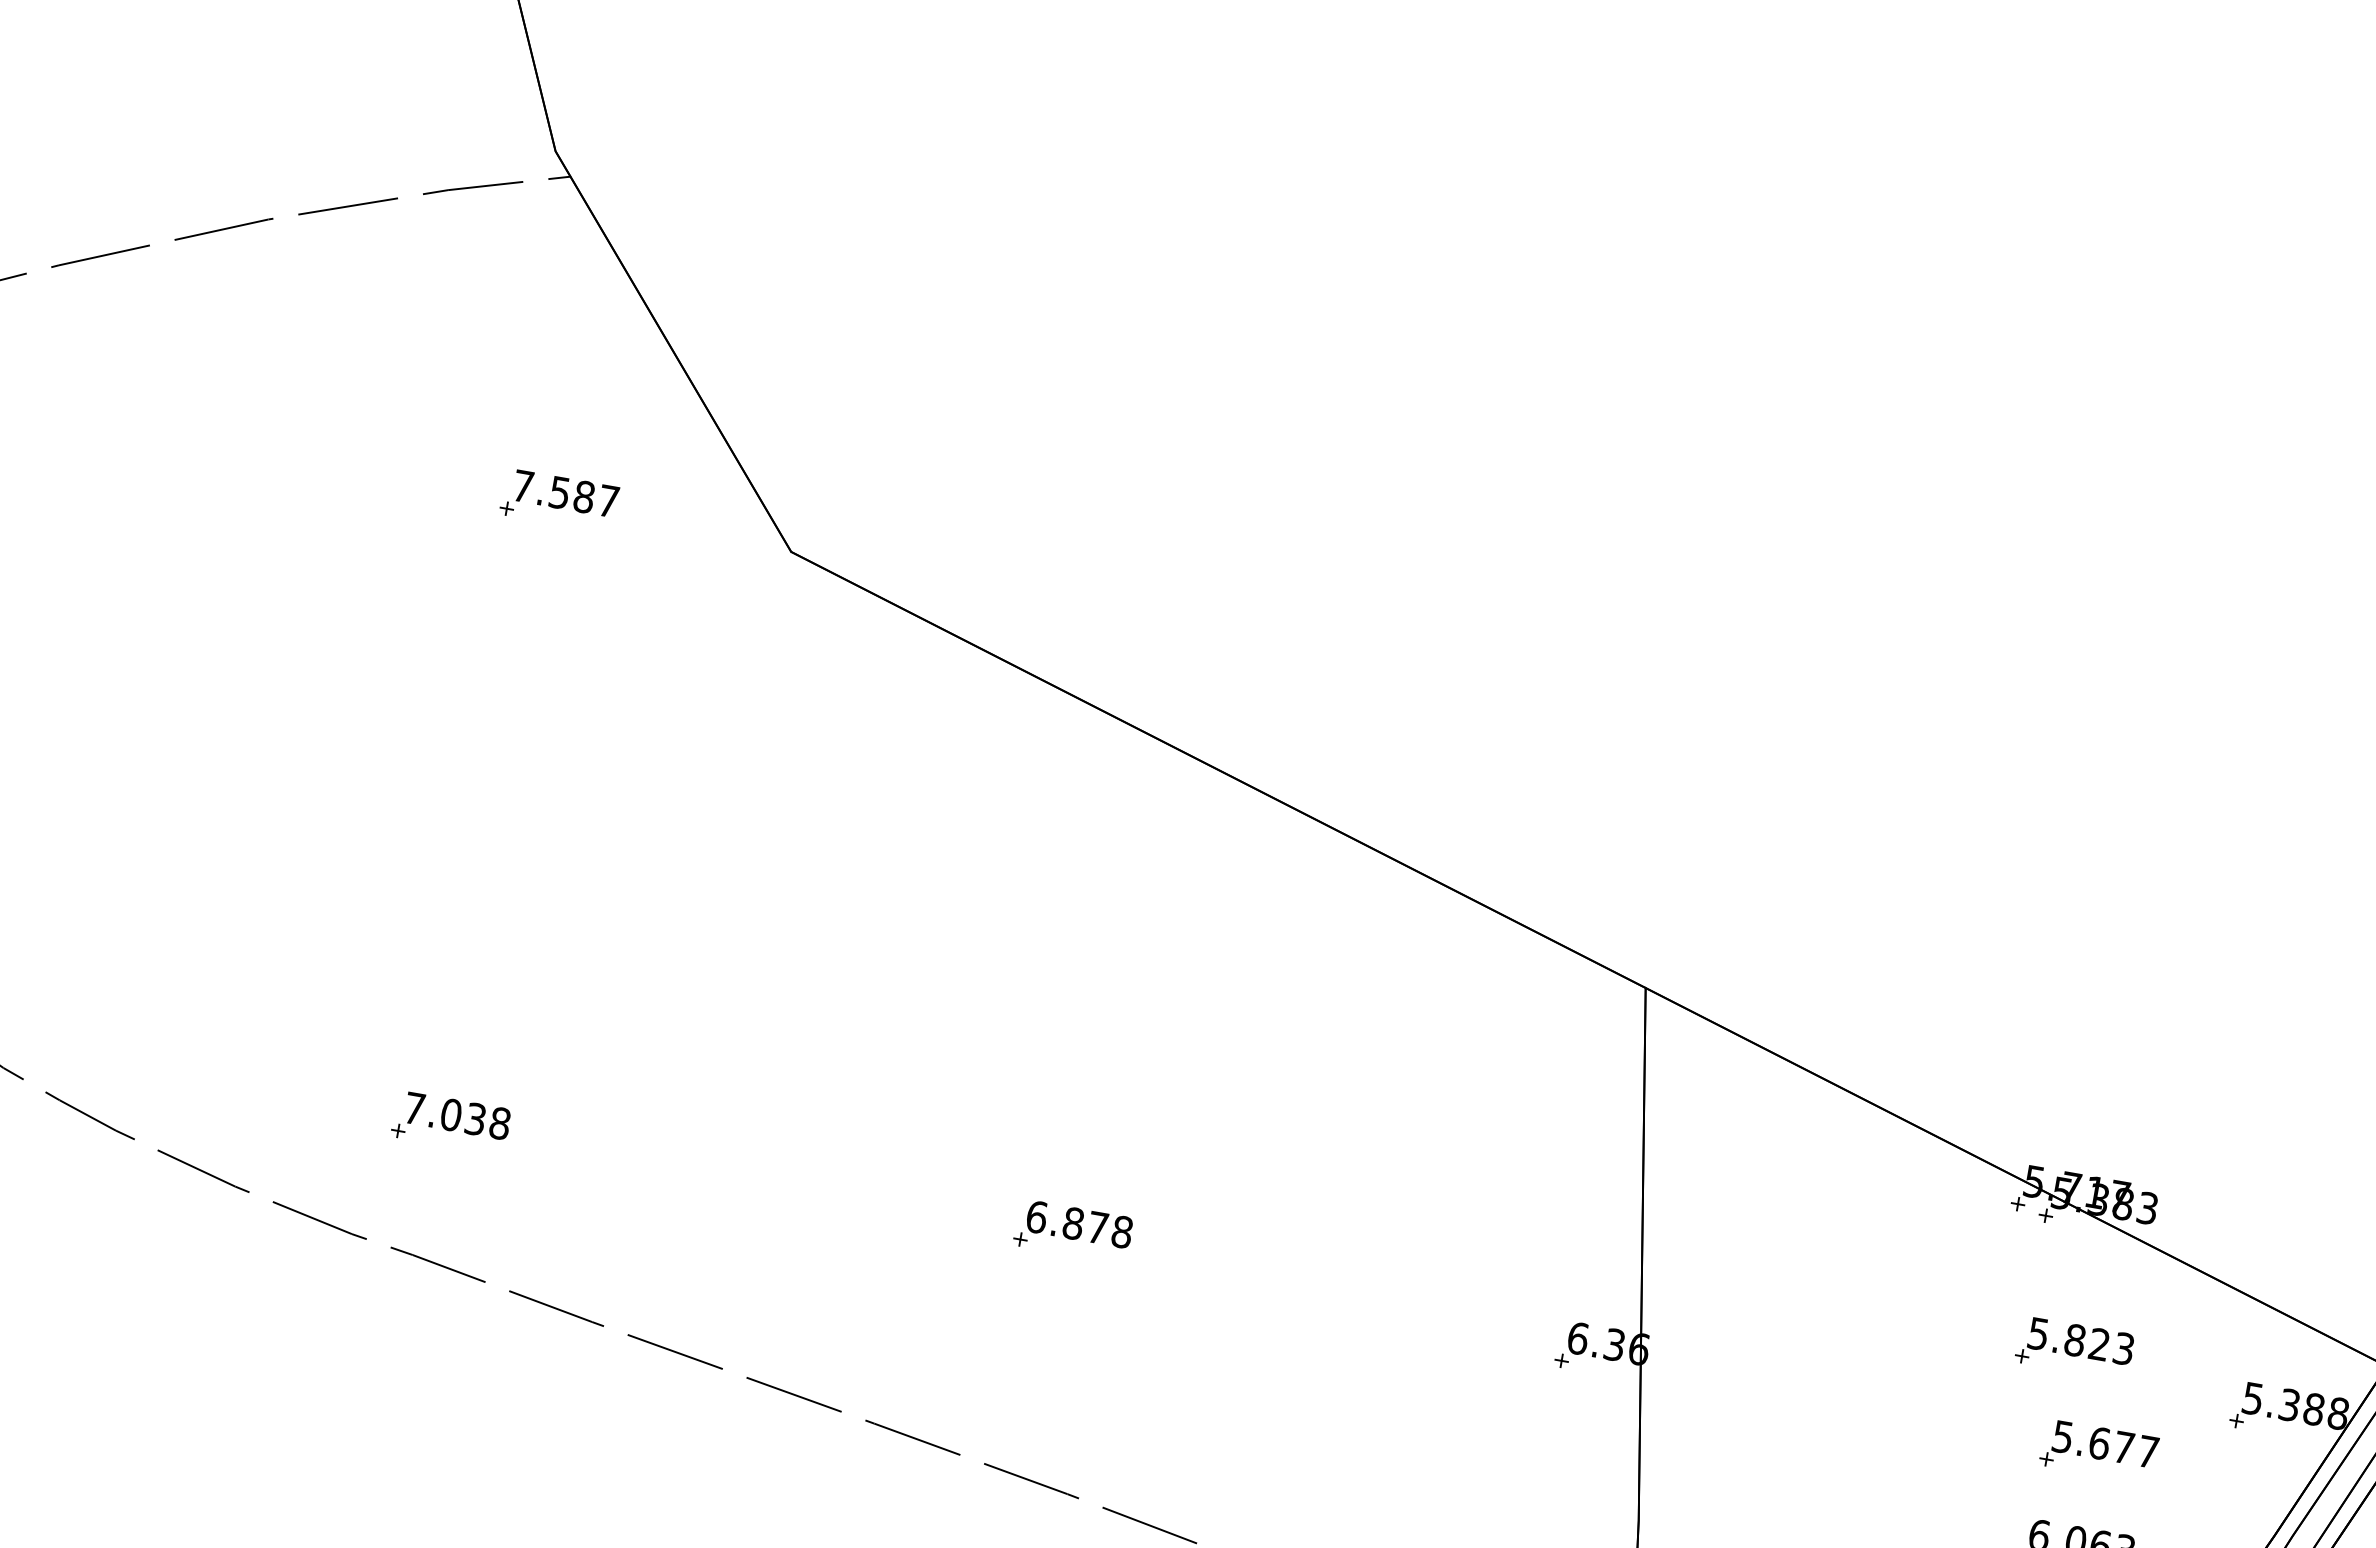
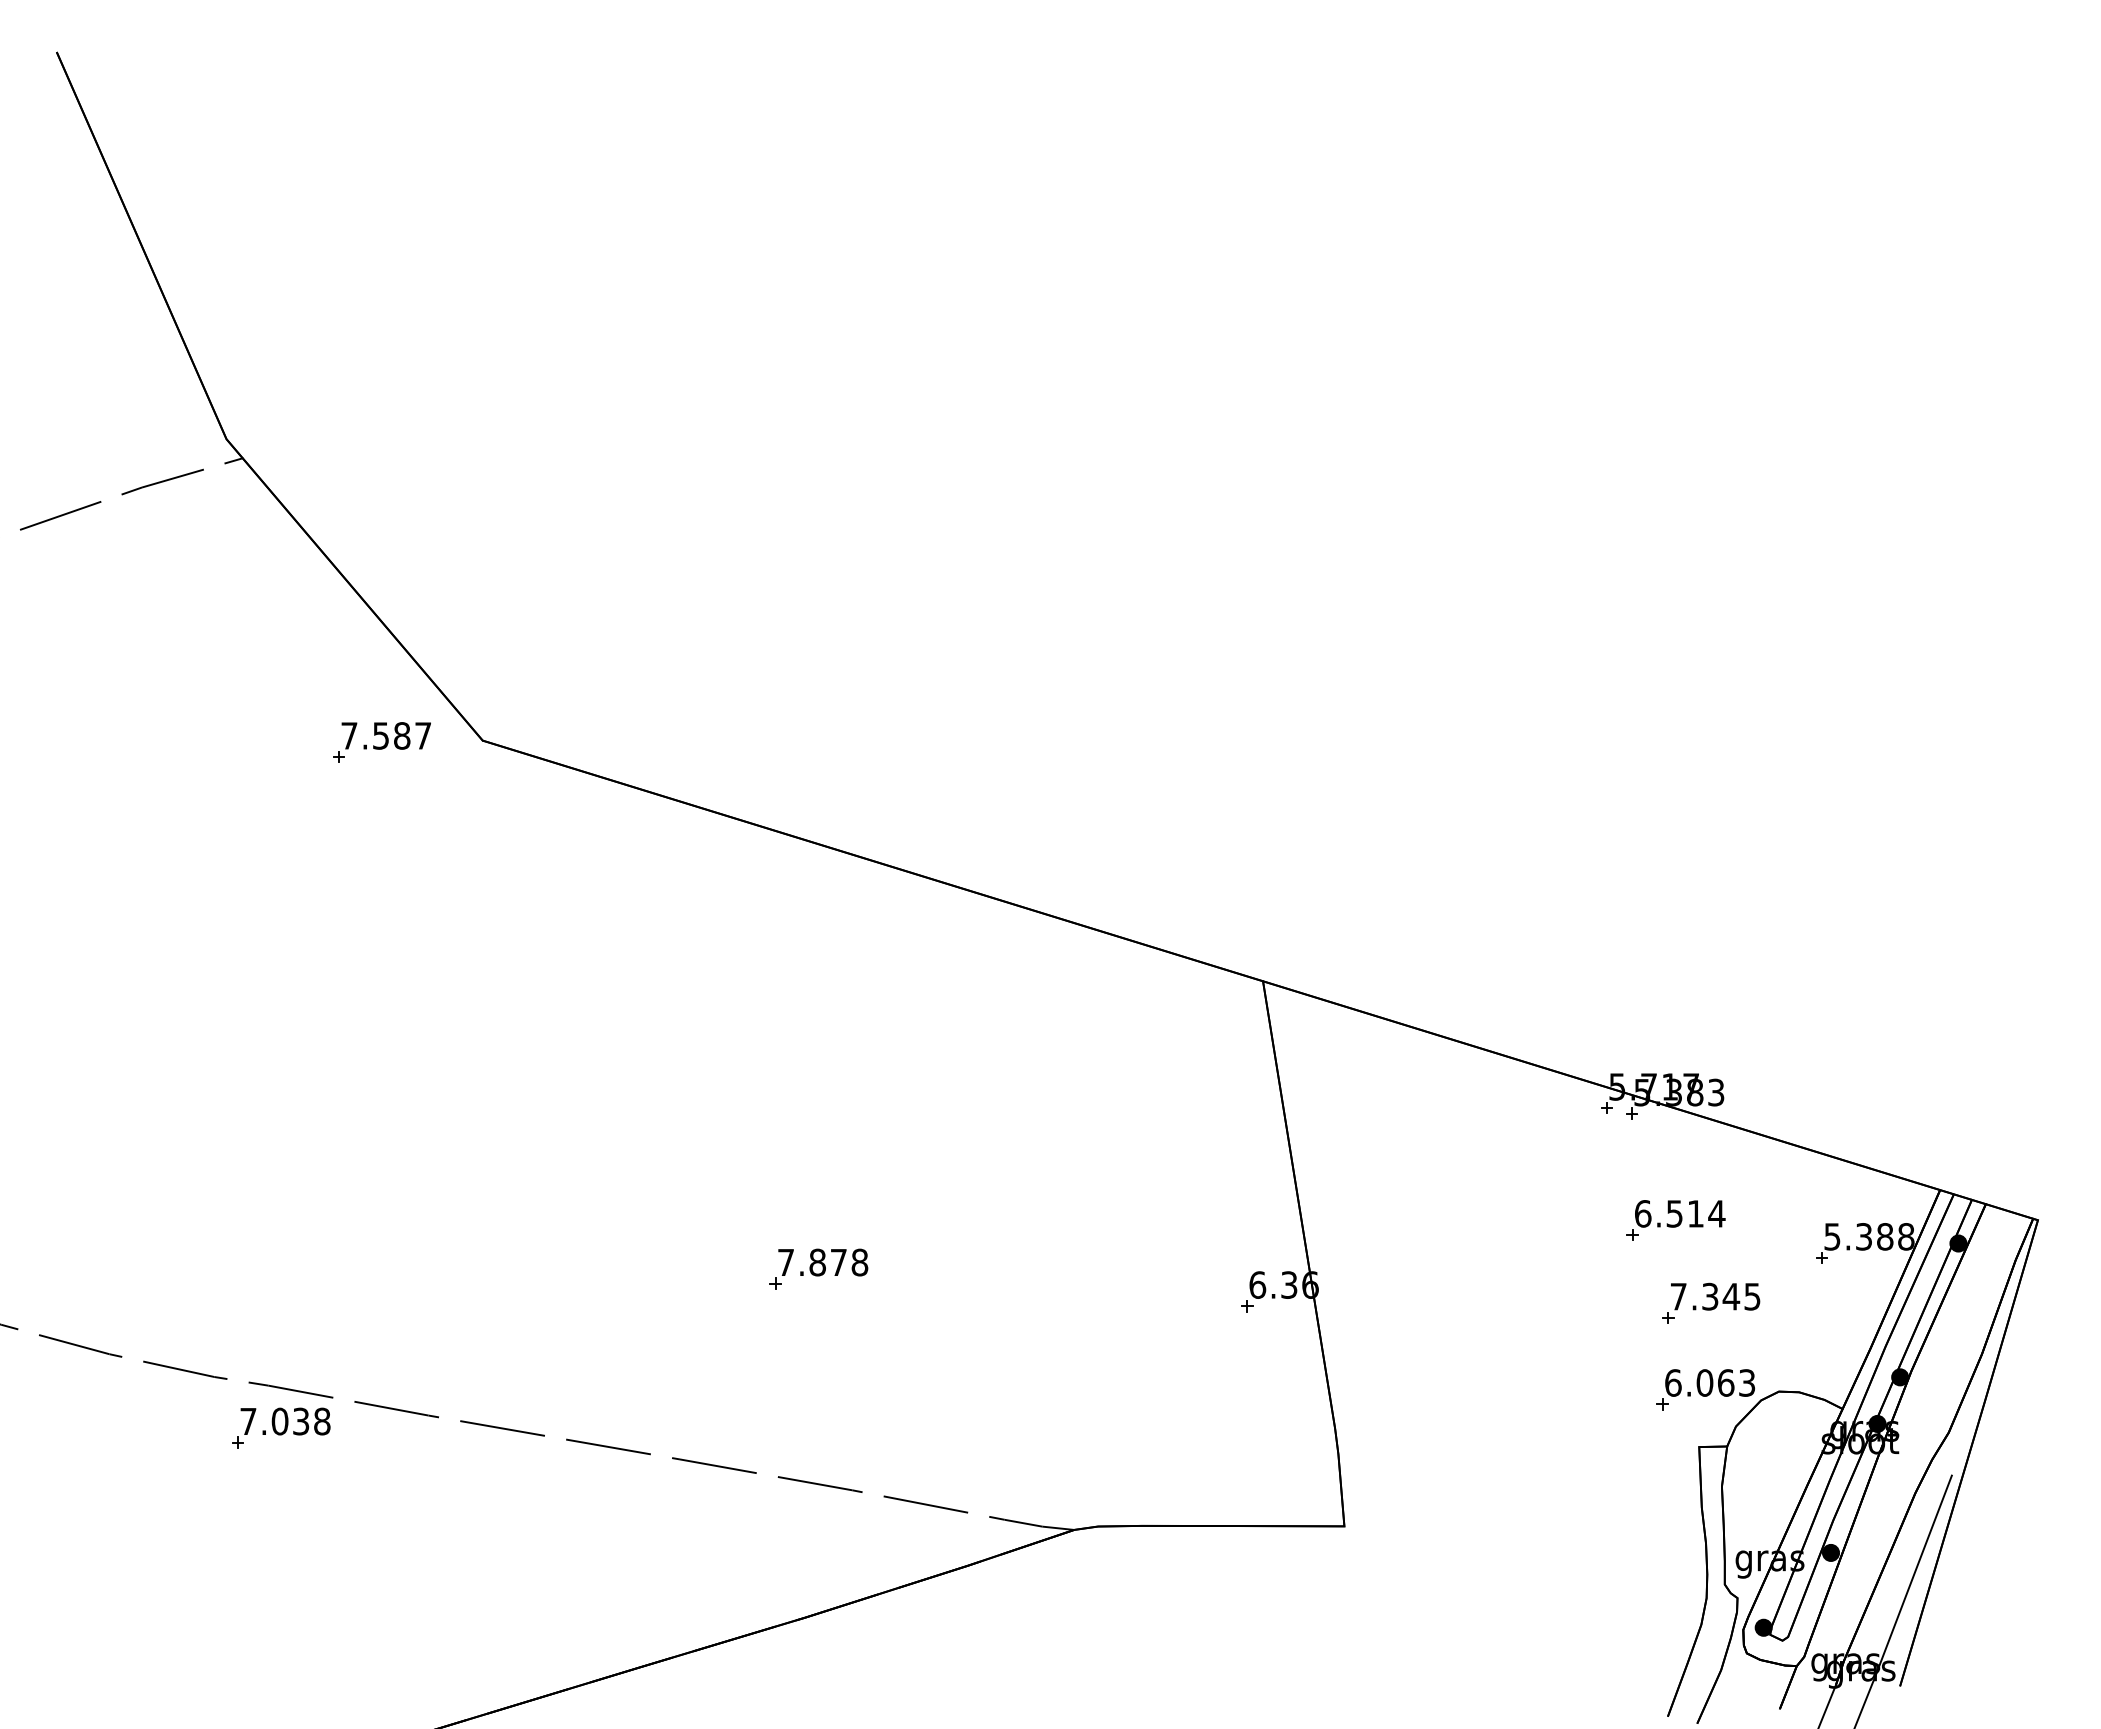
part: (559, 500) -> (381, 742), moved
part: (451, 1122) -> (281, 1427), moved
text: (1037, 1217) -> (786, 1262), 6.878 -> 7.878
text: (2081, 1341) -> (1680, 1213), 5.823 -> 6.514
text: (2105, 1444) -> (1715, 1296), 5.677 -> 7.345

